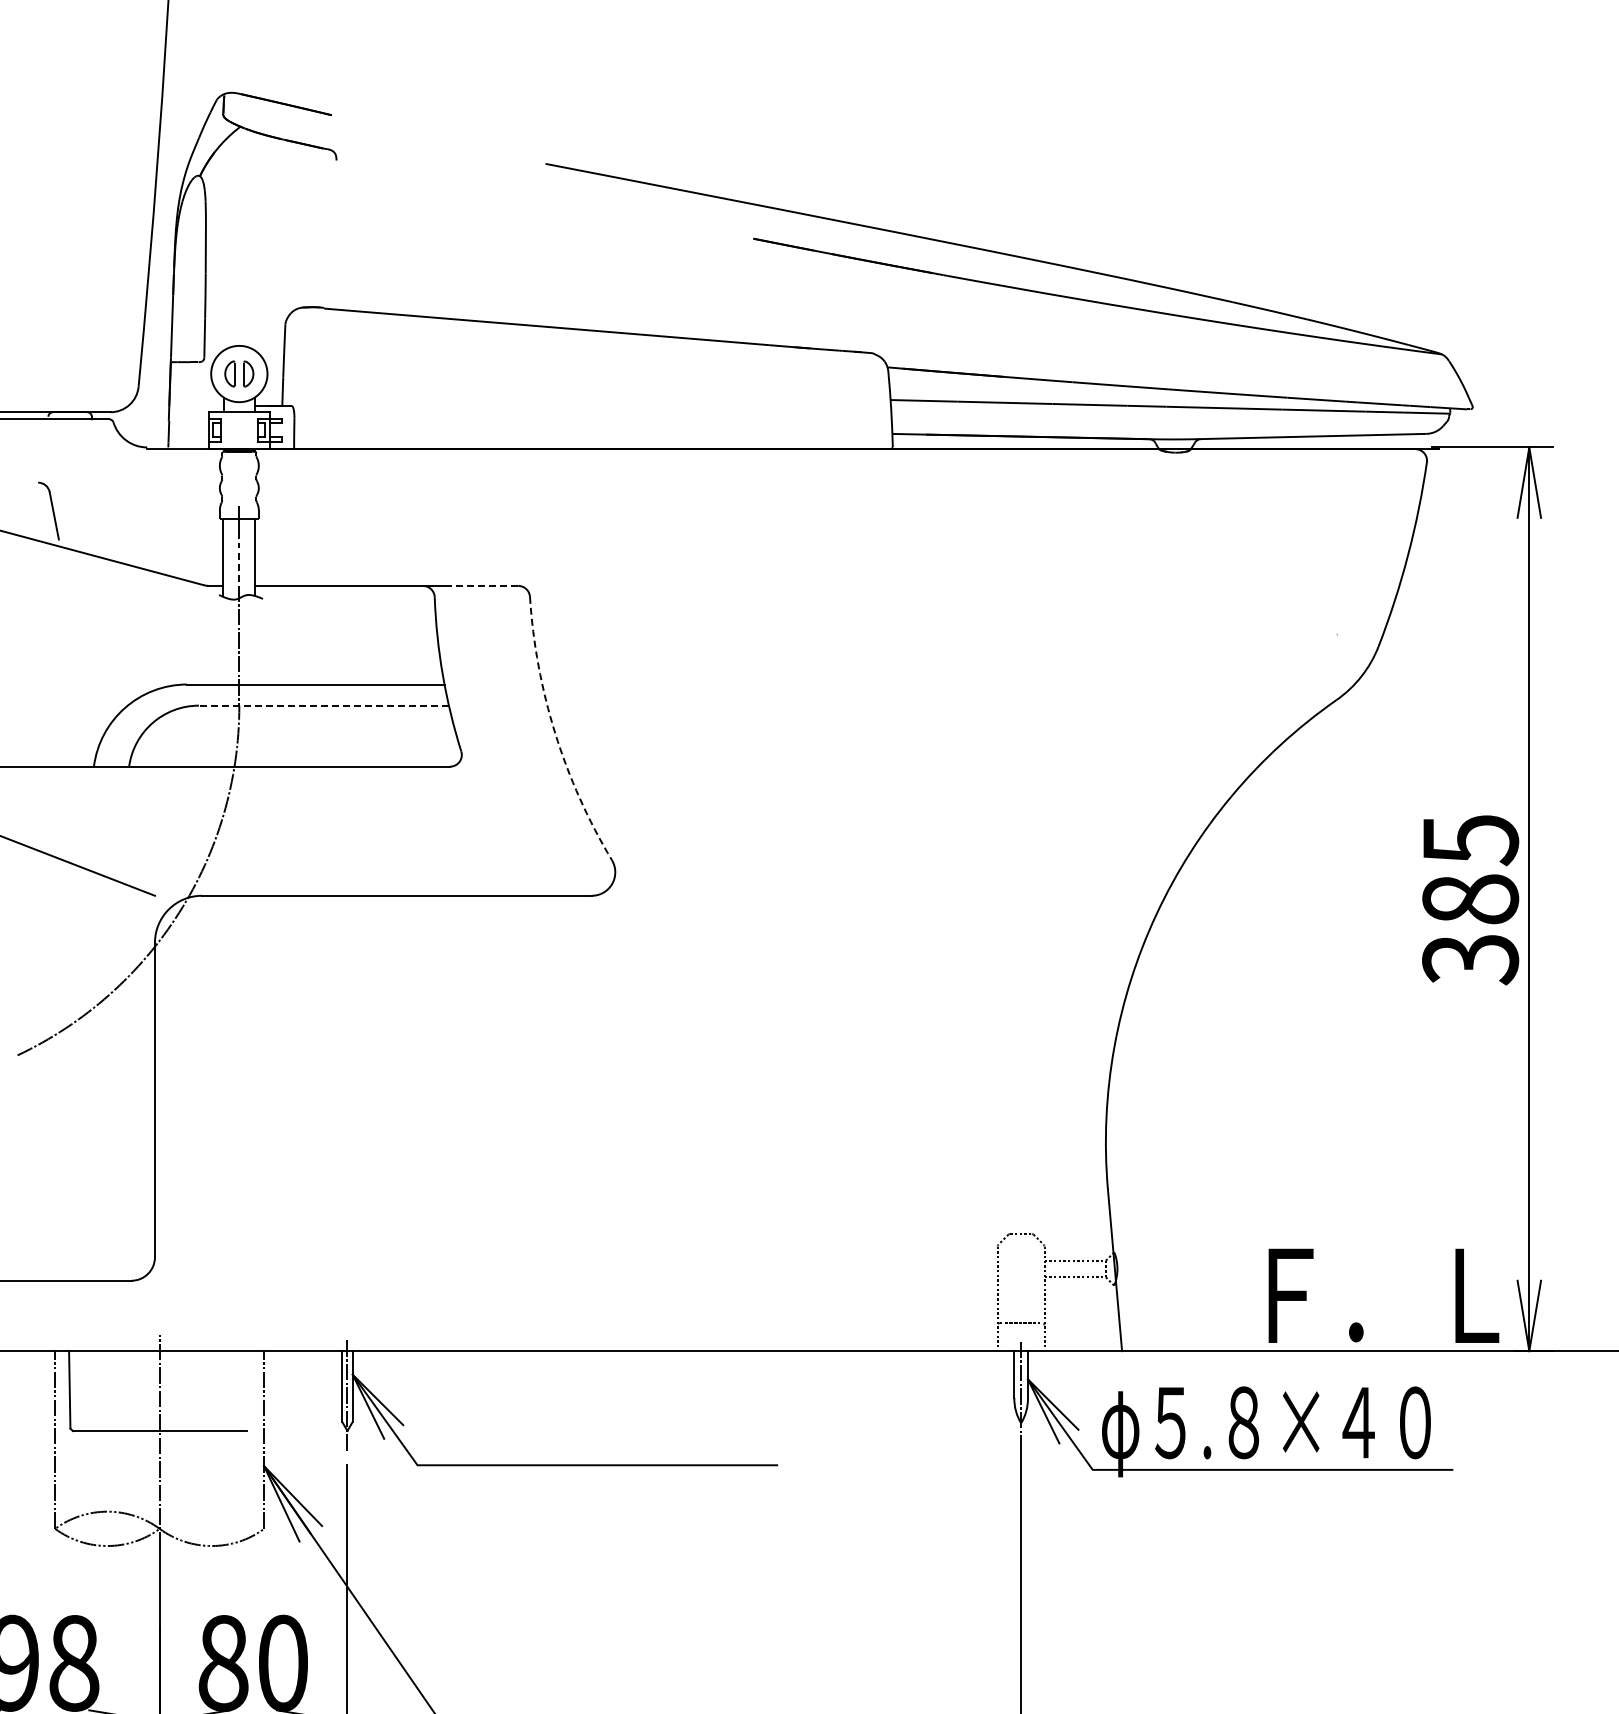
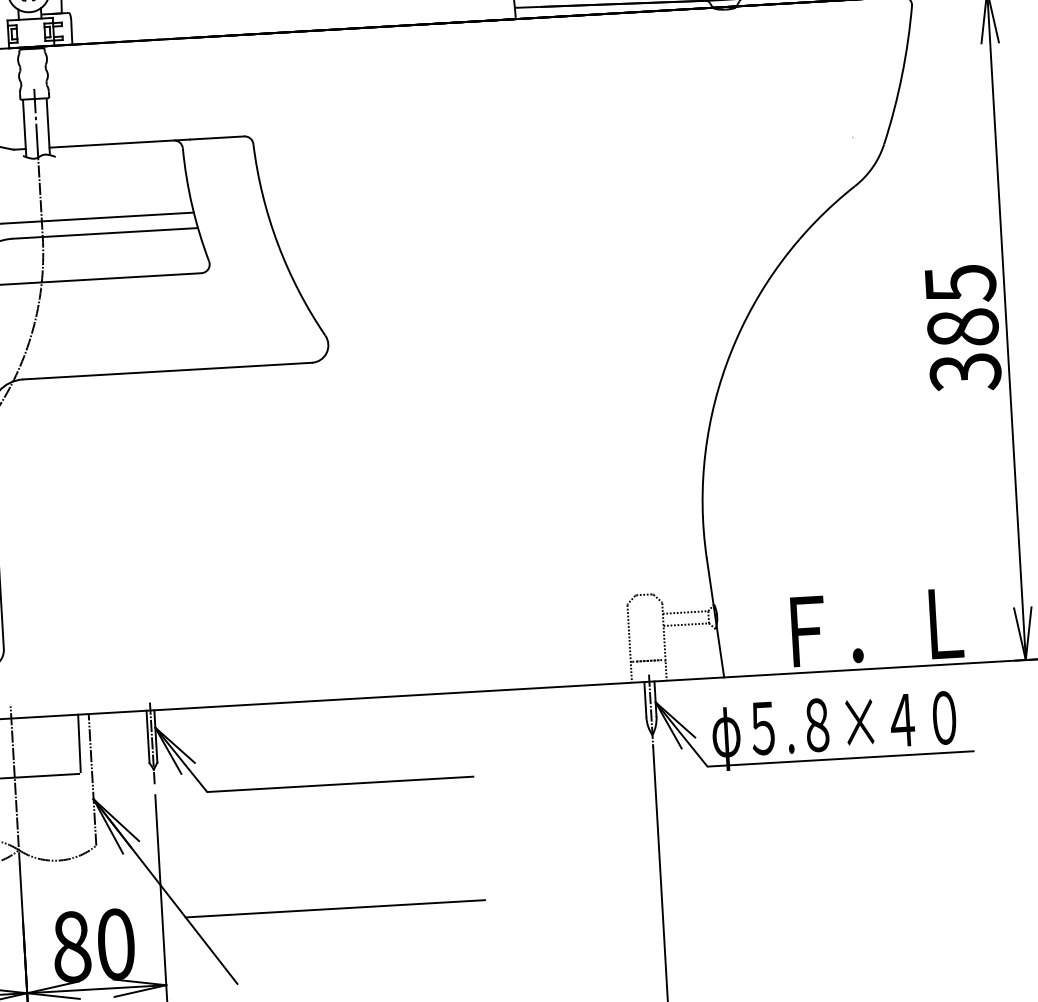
line: (239, 569) -> (37, 136), dashed -> solid
line: (481, 585) -> (217, 137), dashed -> solid
line: (323, 705) -> (105, 233), dashed -> solid
arc: (555, 733) -> (278, 244), dashed -> solid
text: (1383, 1295) -> (876, 627), moved
line: (248, 1389) -> (78, 743), added
line: (580, 1632) -> (335, 908), added

